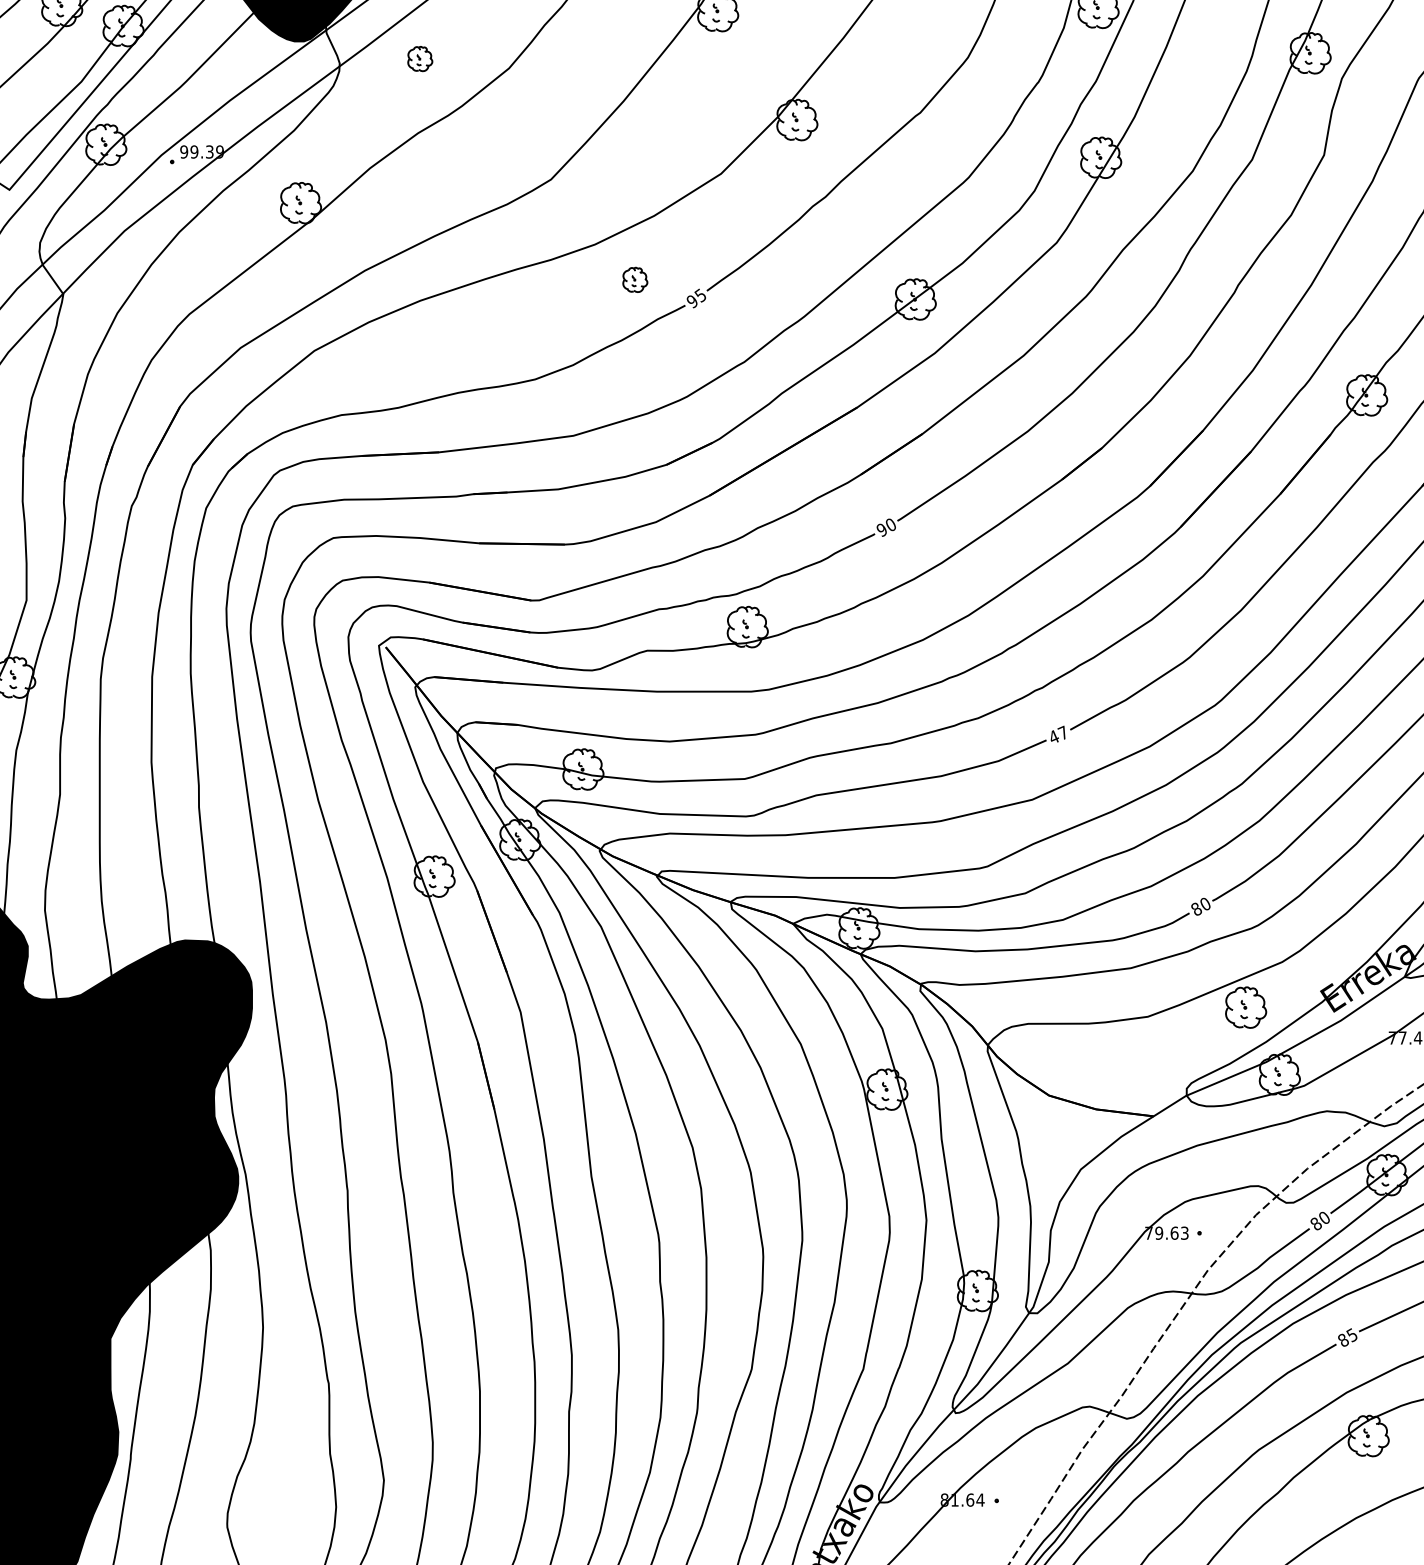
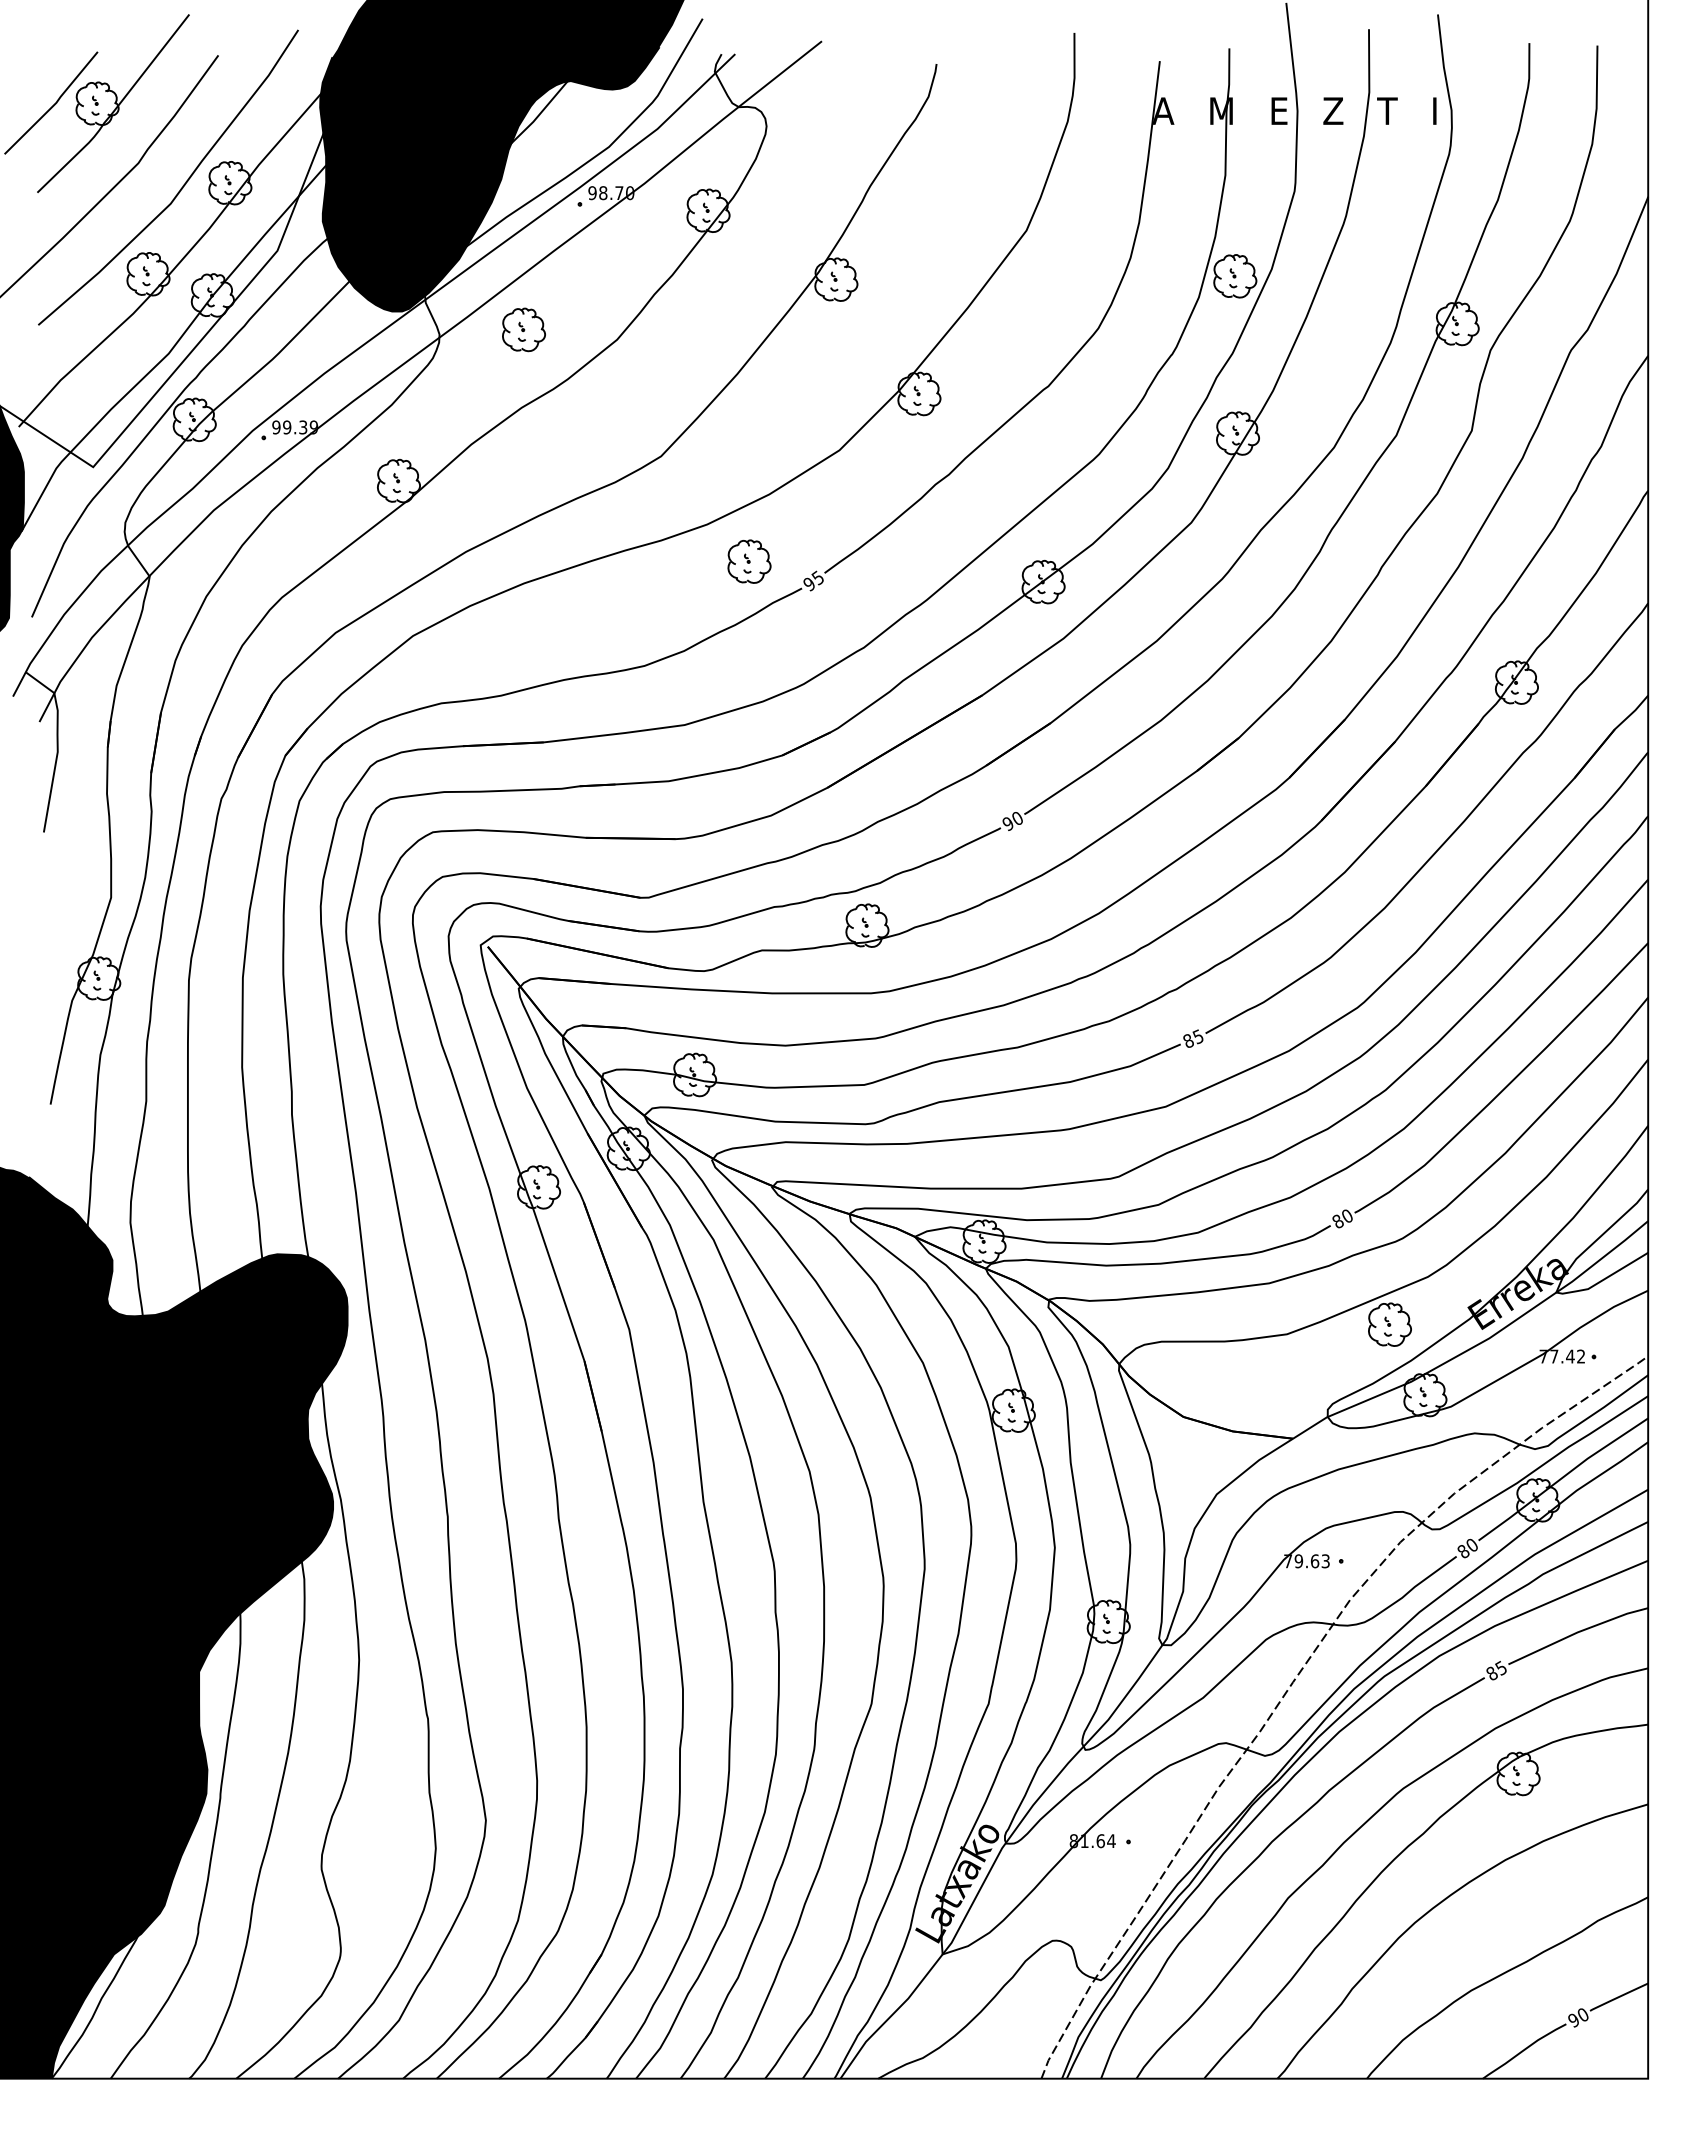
part: (419, 58) -> (523, 329), size x1.67
part: (635, 279) -> (749, 561), size x1.67
text: (1058, 734) -> (1193, 1038), 47 -> 85

